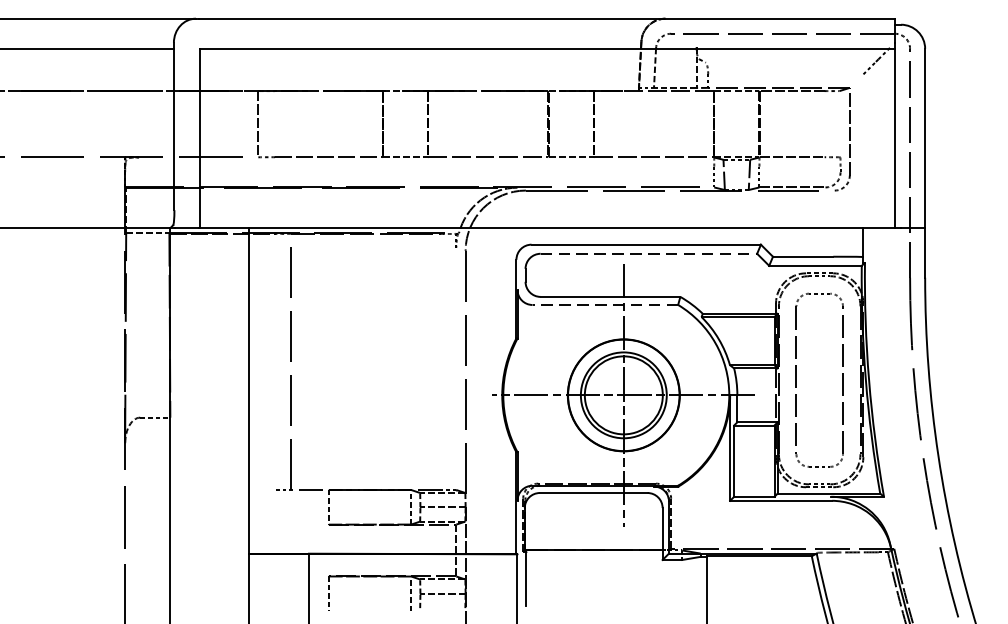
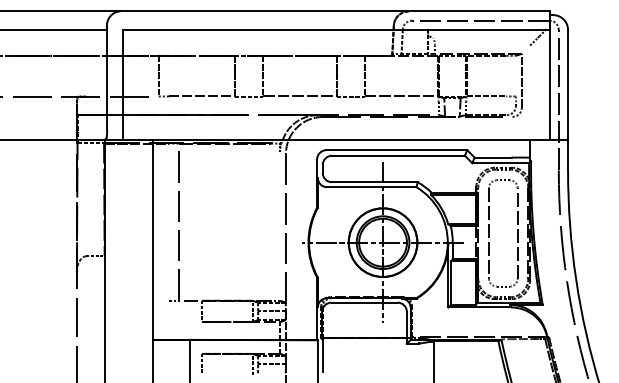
line: (648, 253) -> (398, 155), dashed -> solid
line: (604, 305) -> (371, 187), dashed -> solid

